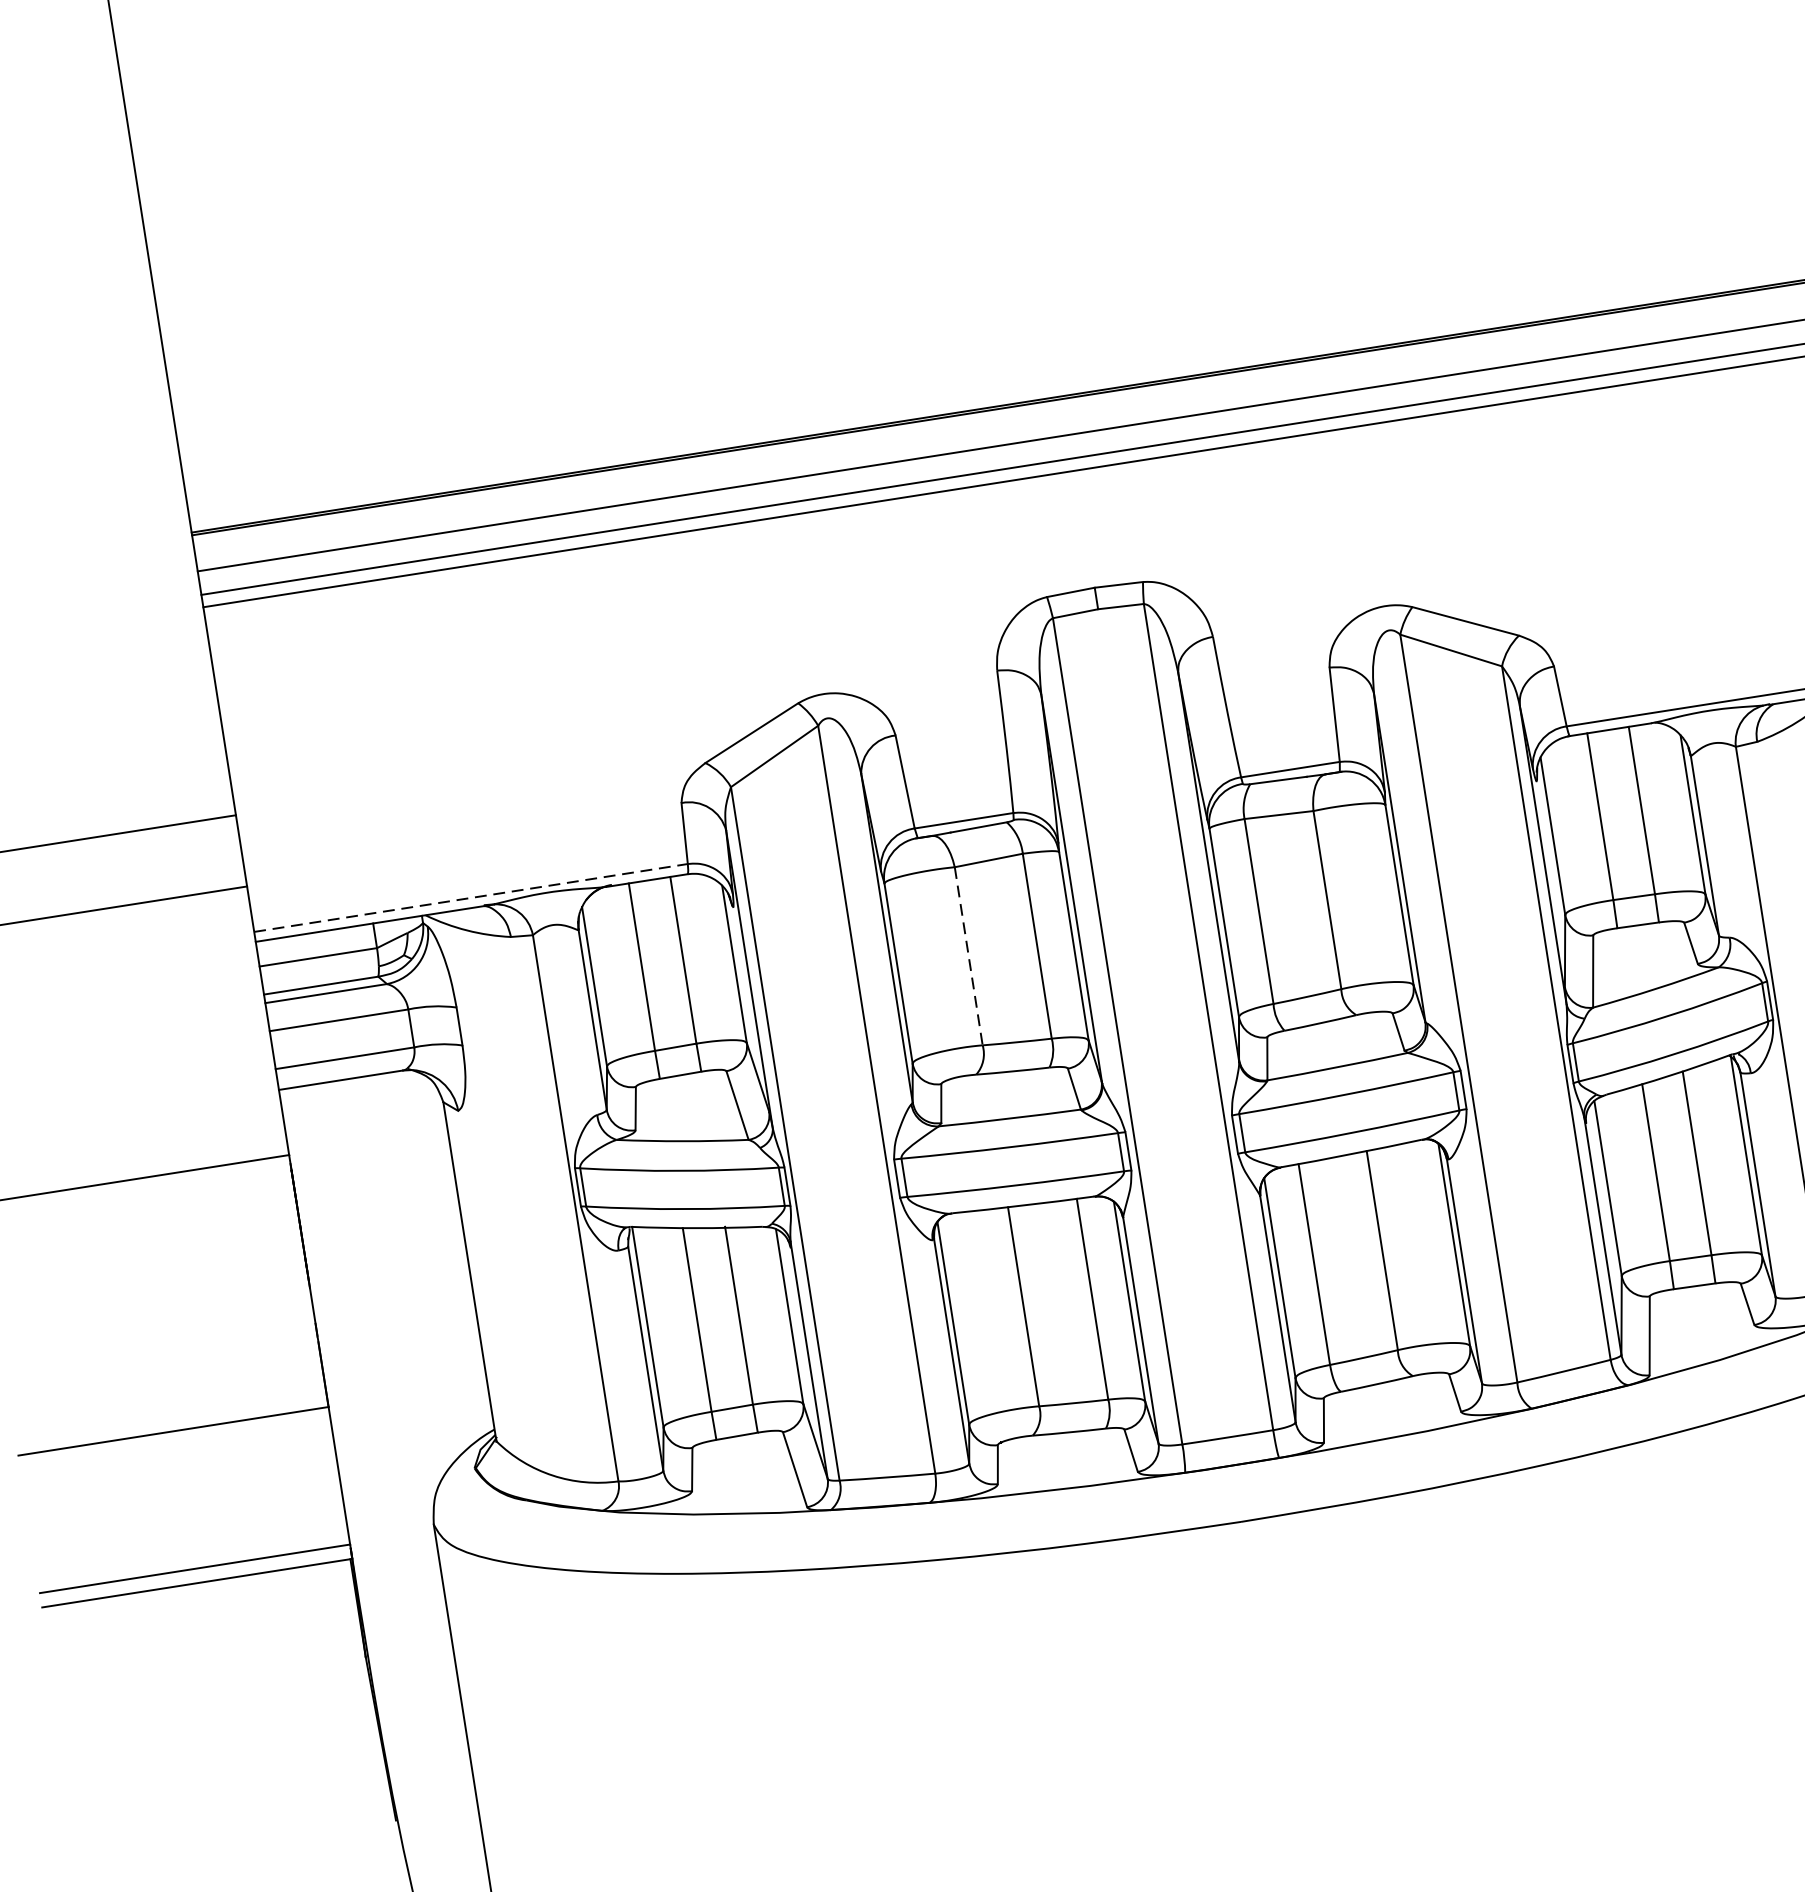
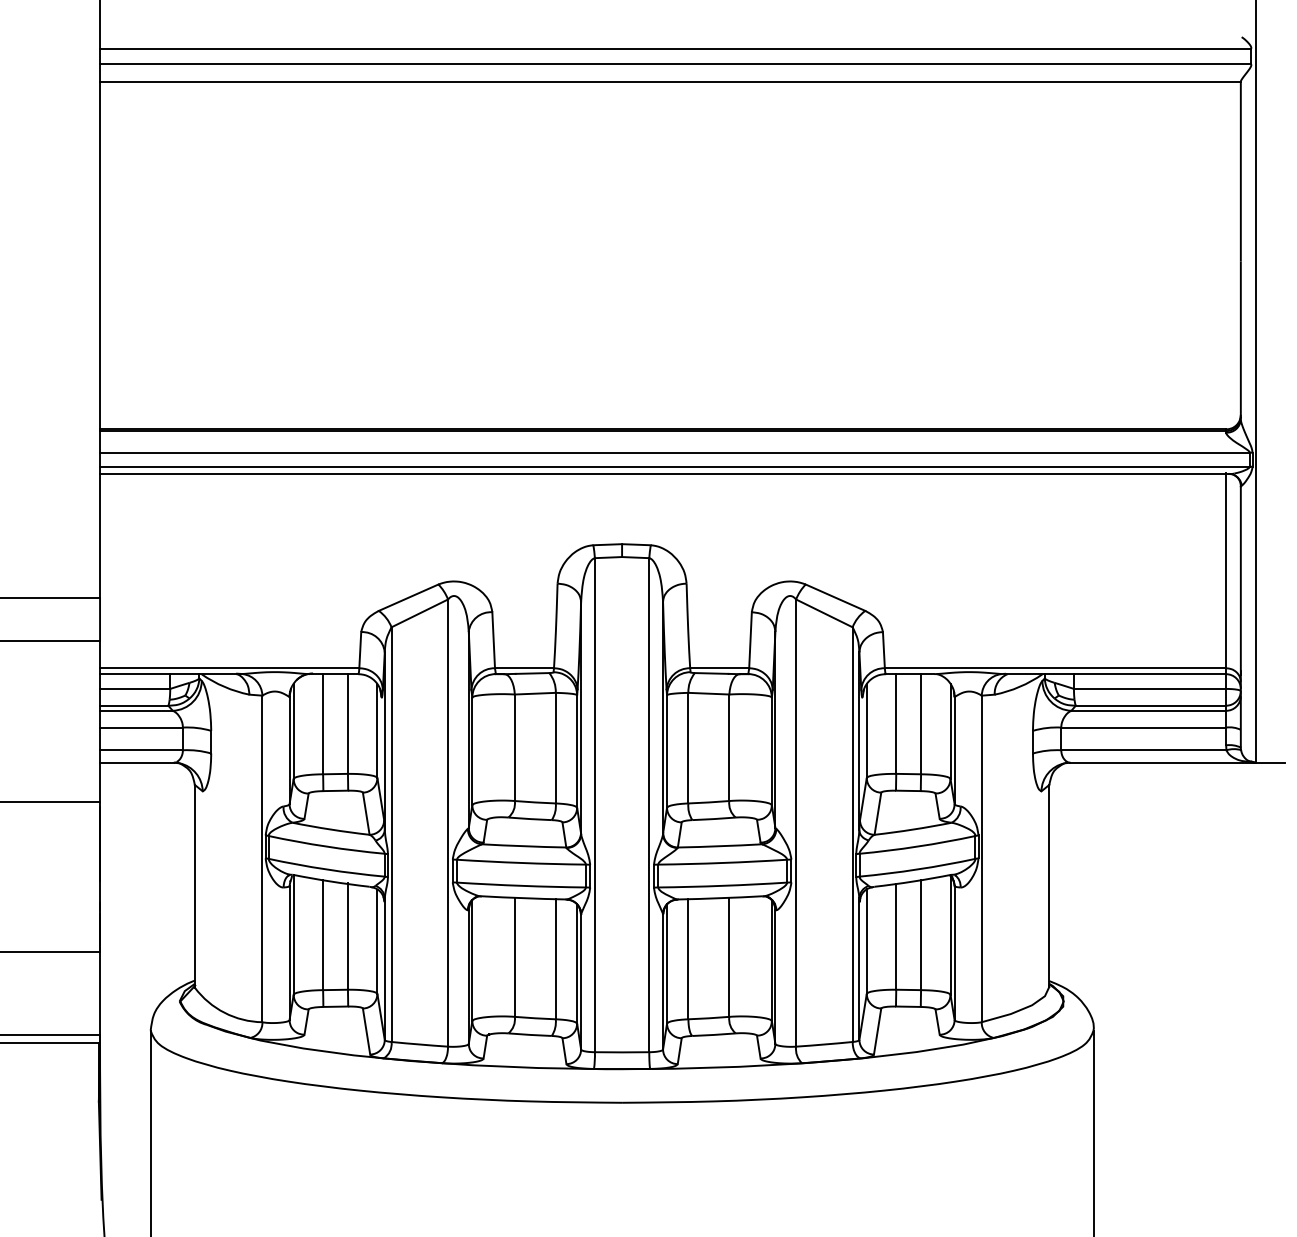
line: (470, 898) -> (229, 668), dashed -> solid
line: (968, 957) -> (514, 748), dashed -> solid

